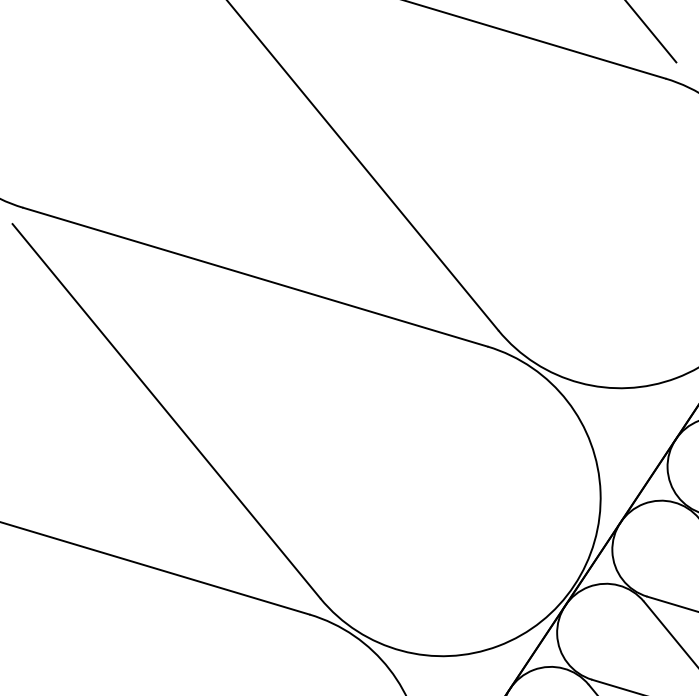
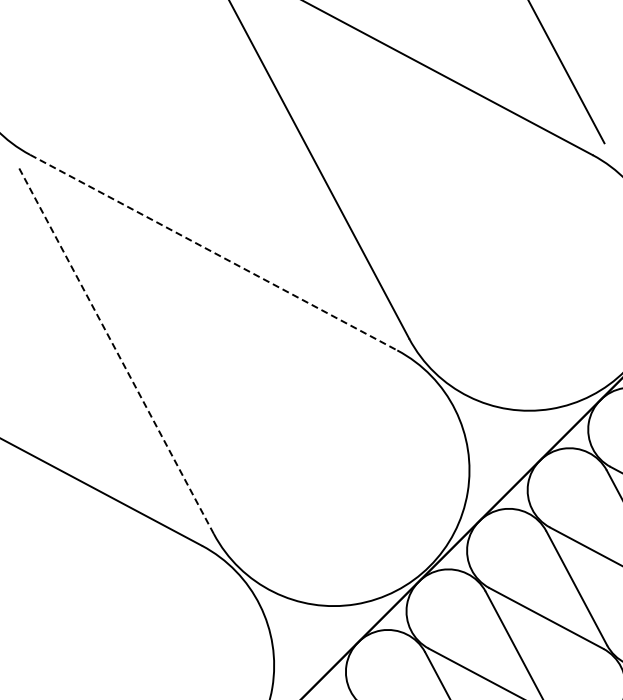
line: (255, 277) -> (213, 252), solid -> dashed
line: (165, 410) -> (115, 349), solid -> dashed

